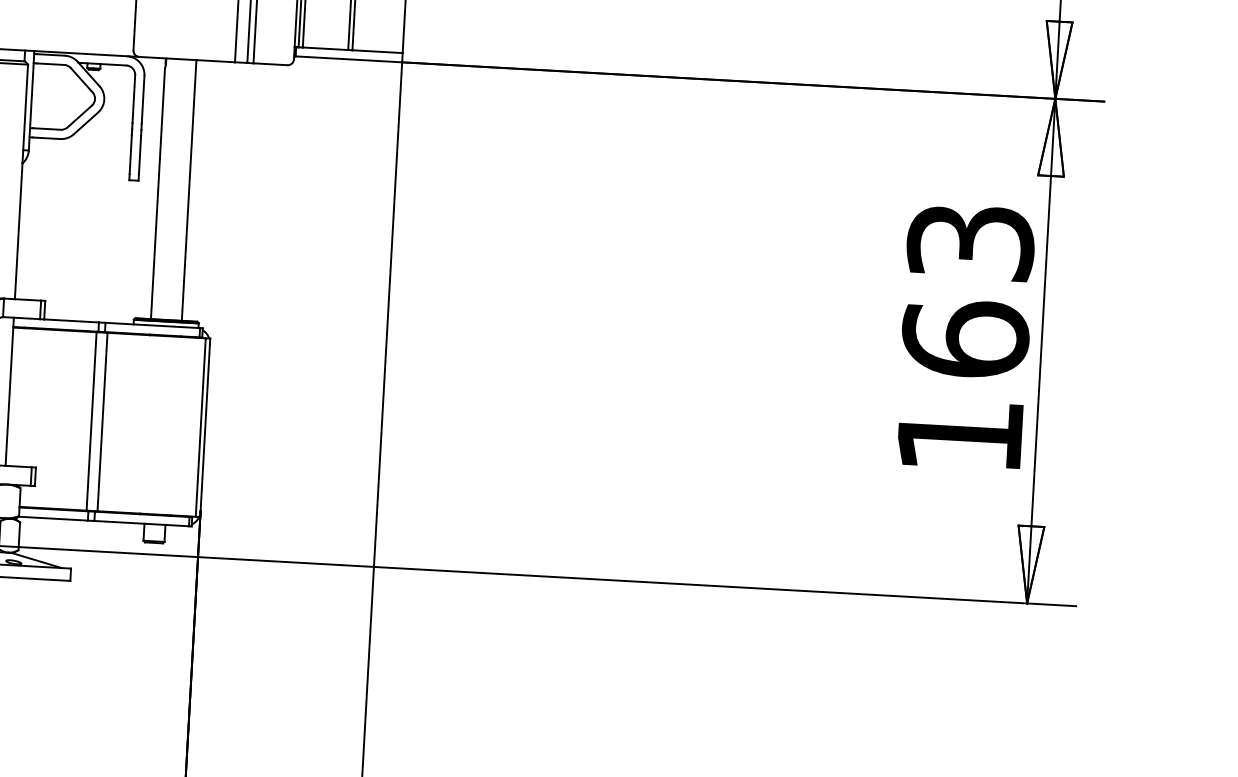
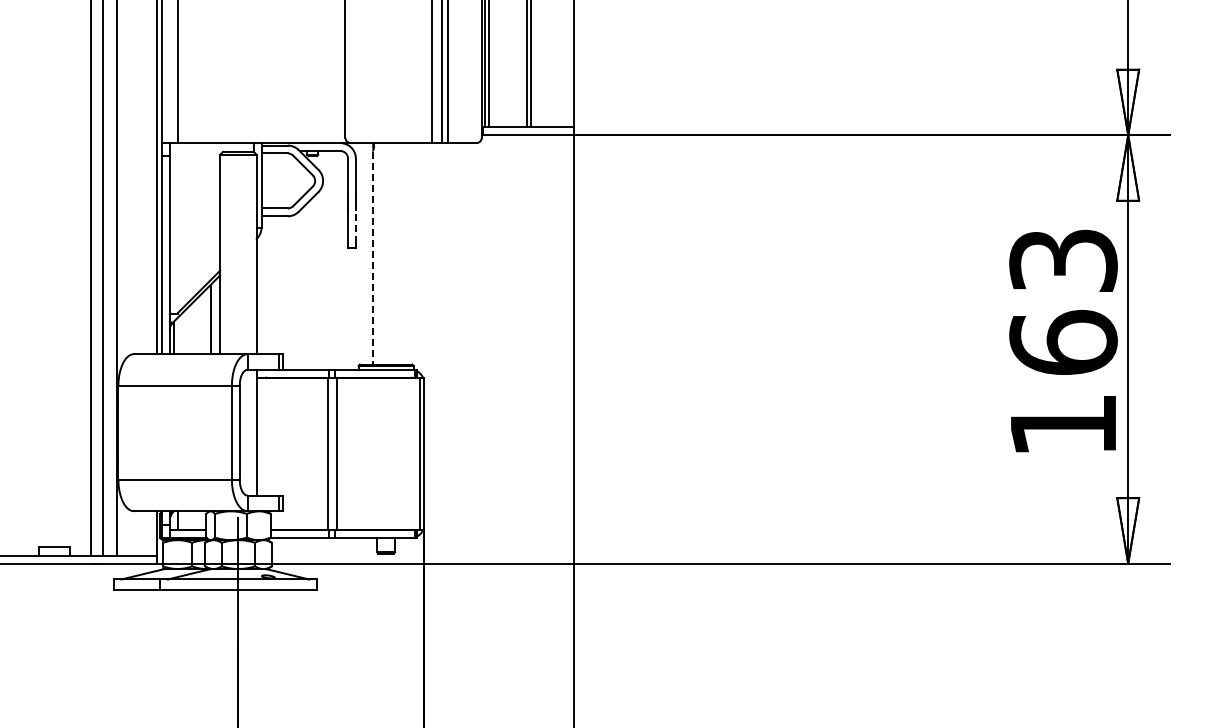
line: (139, 154) -> (355, 225), solid -> dashed
line: (189, 190) -> (399, 253), removed
line: (157, 194) -> (372, 258), solid -> dashed

